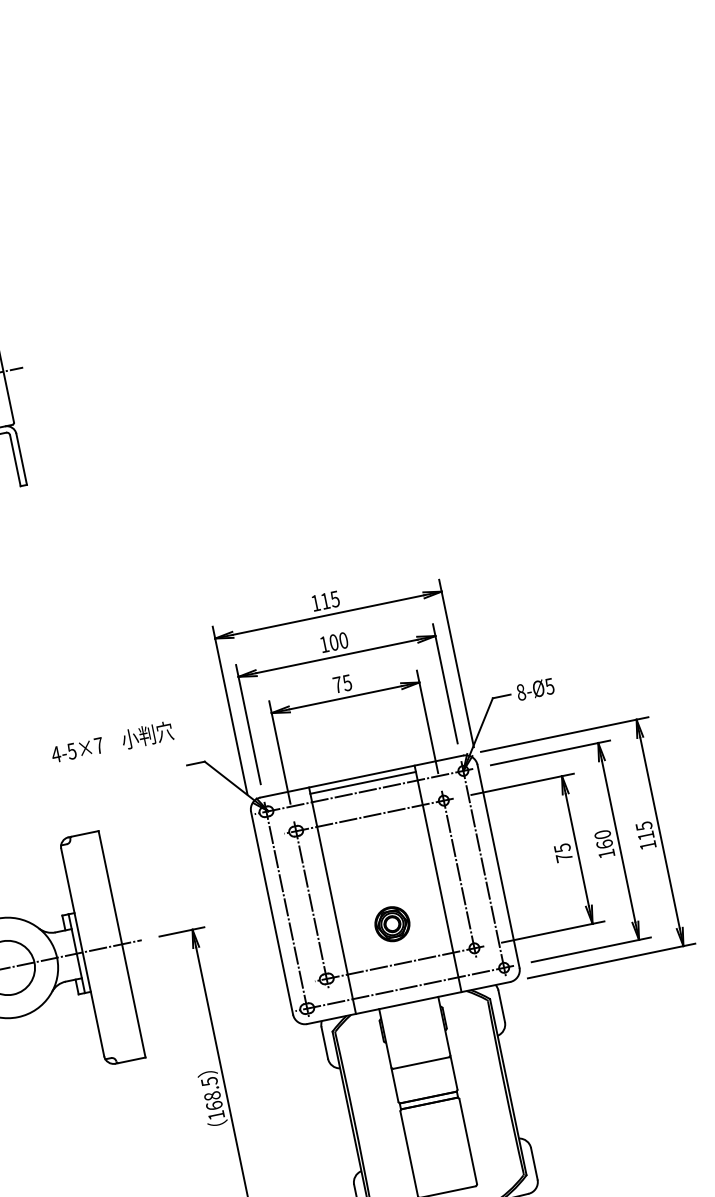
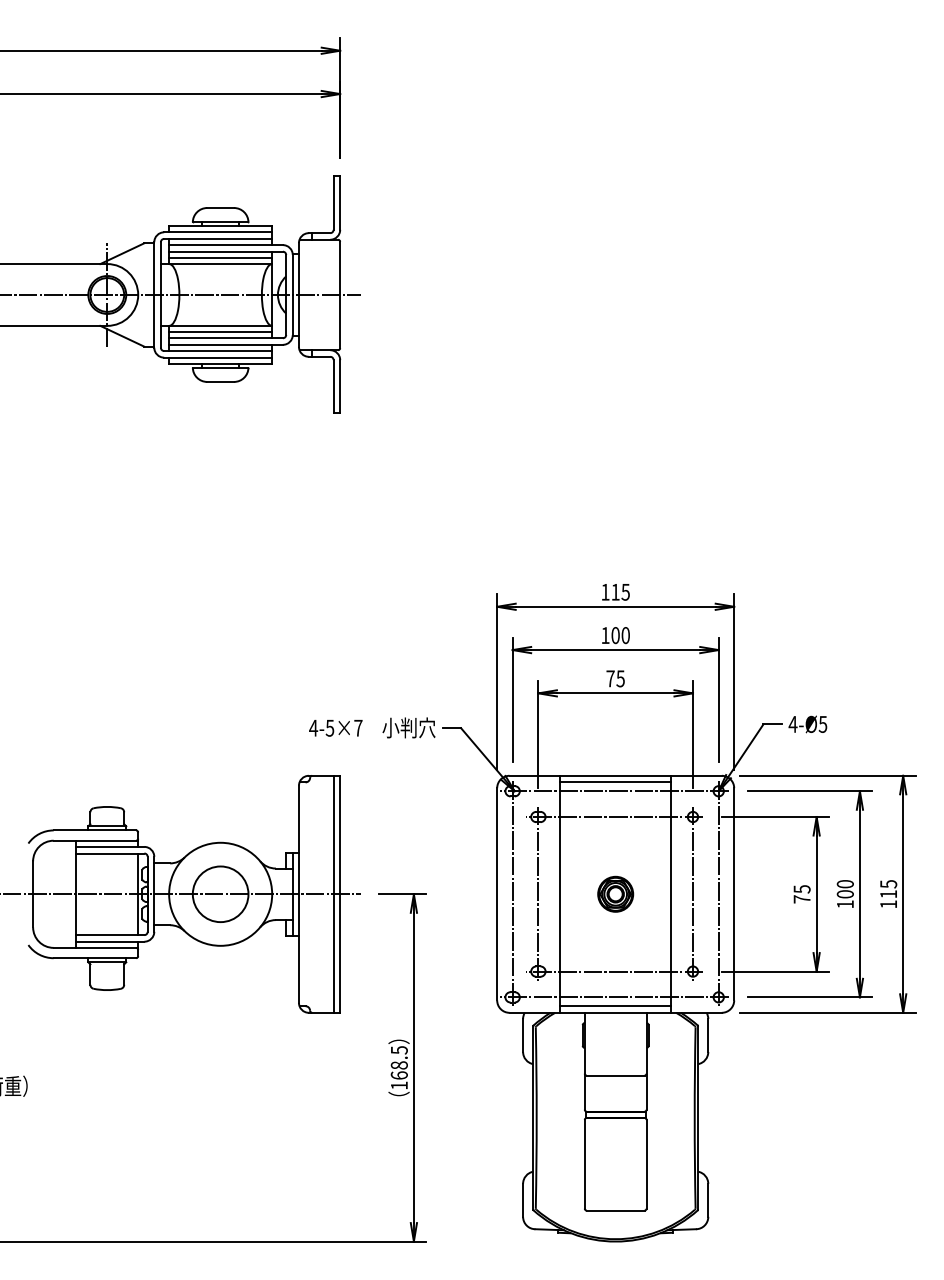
text: (520, 691) -> (792, 723), 8-Ø5 -> 4-Ø5
text: (112, 742) -> (372, 727), moved
text: (603, 844) -> (844, 894), 160 -> 100
part: (392, 923) -> (615, 893), moved
line: (115, 944) -> (333, 893), added
line: (407, 997) -> (615, 1006), added

